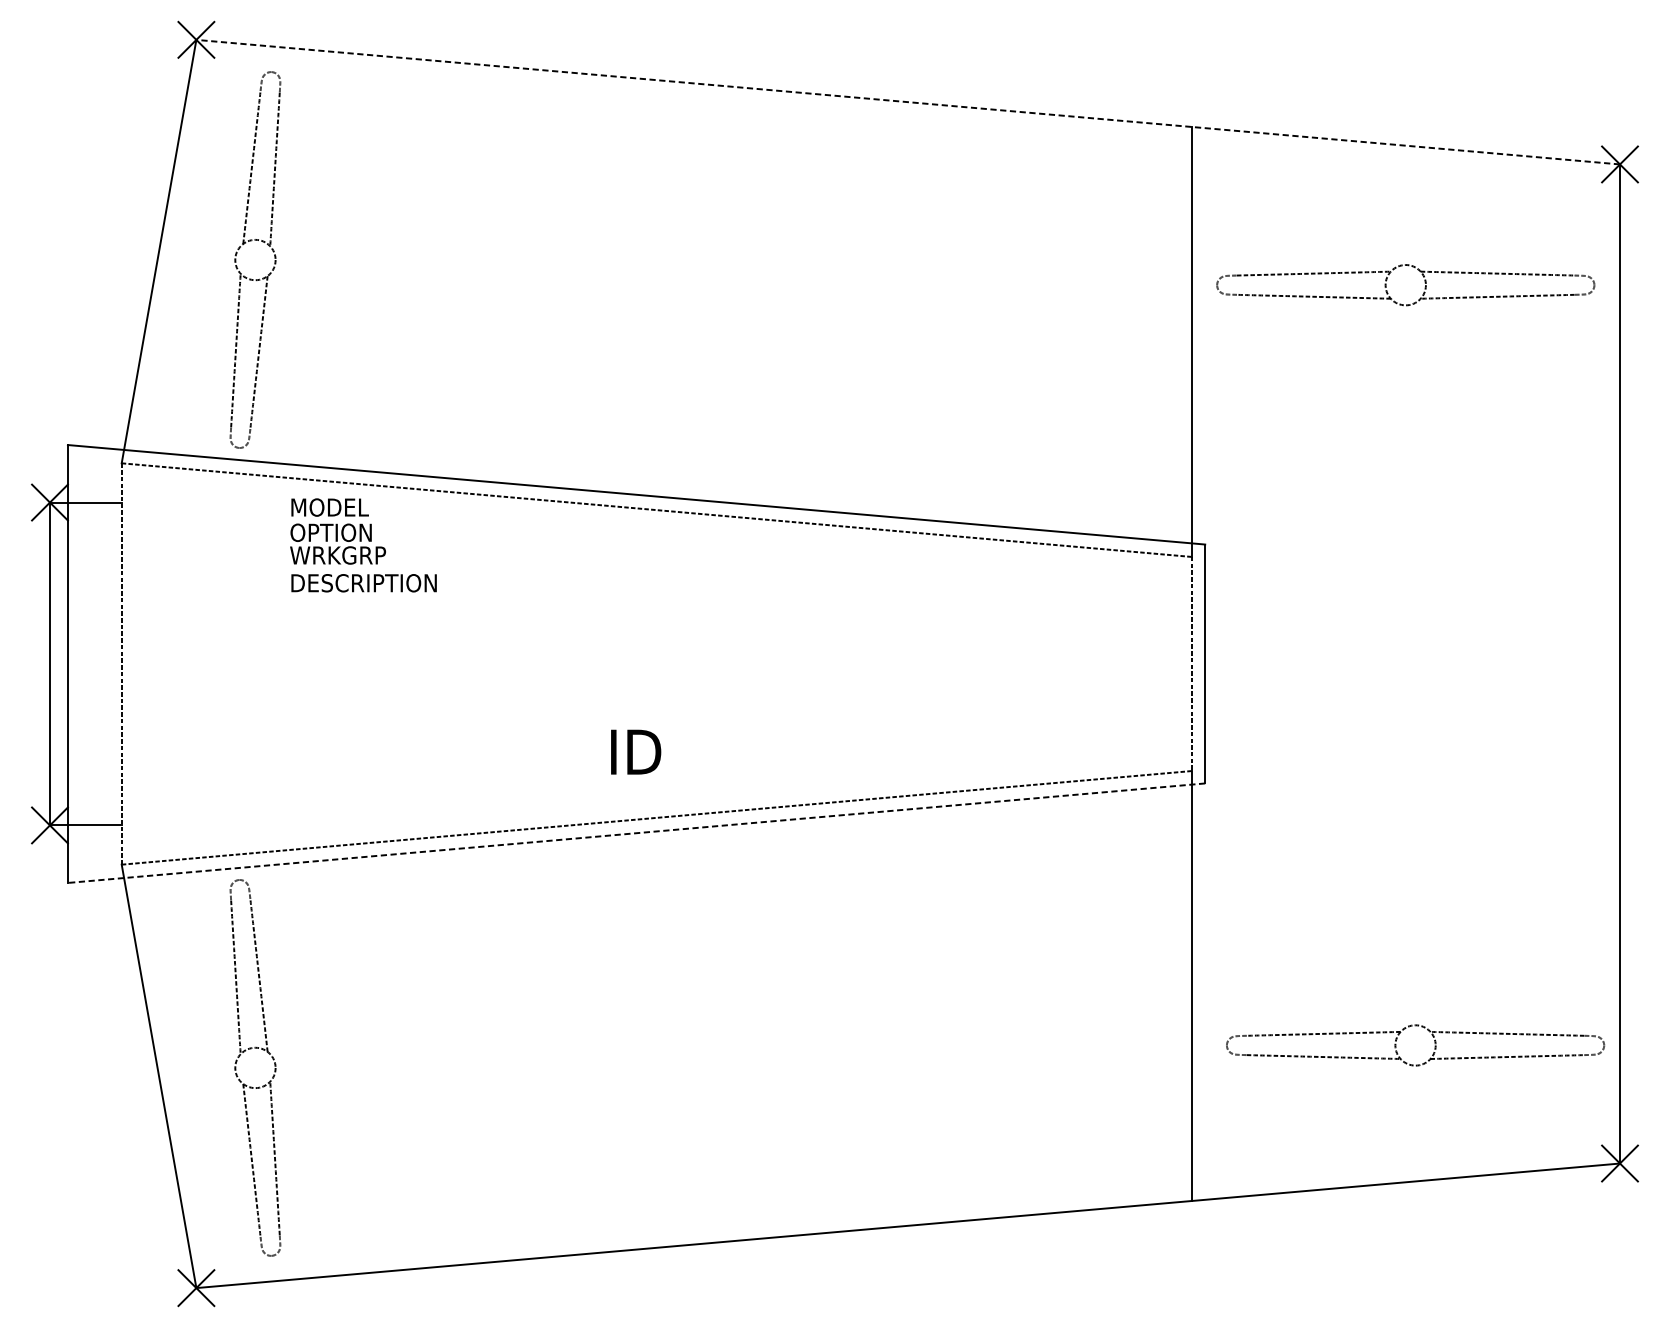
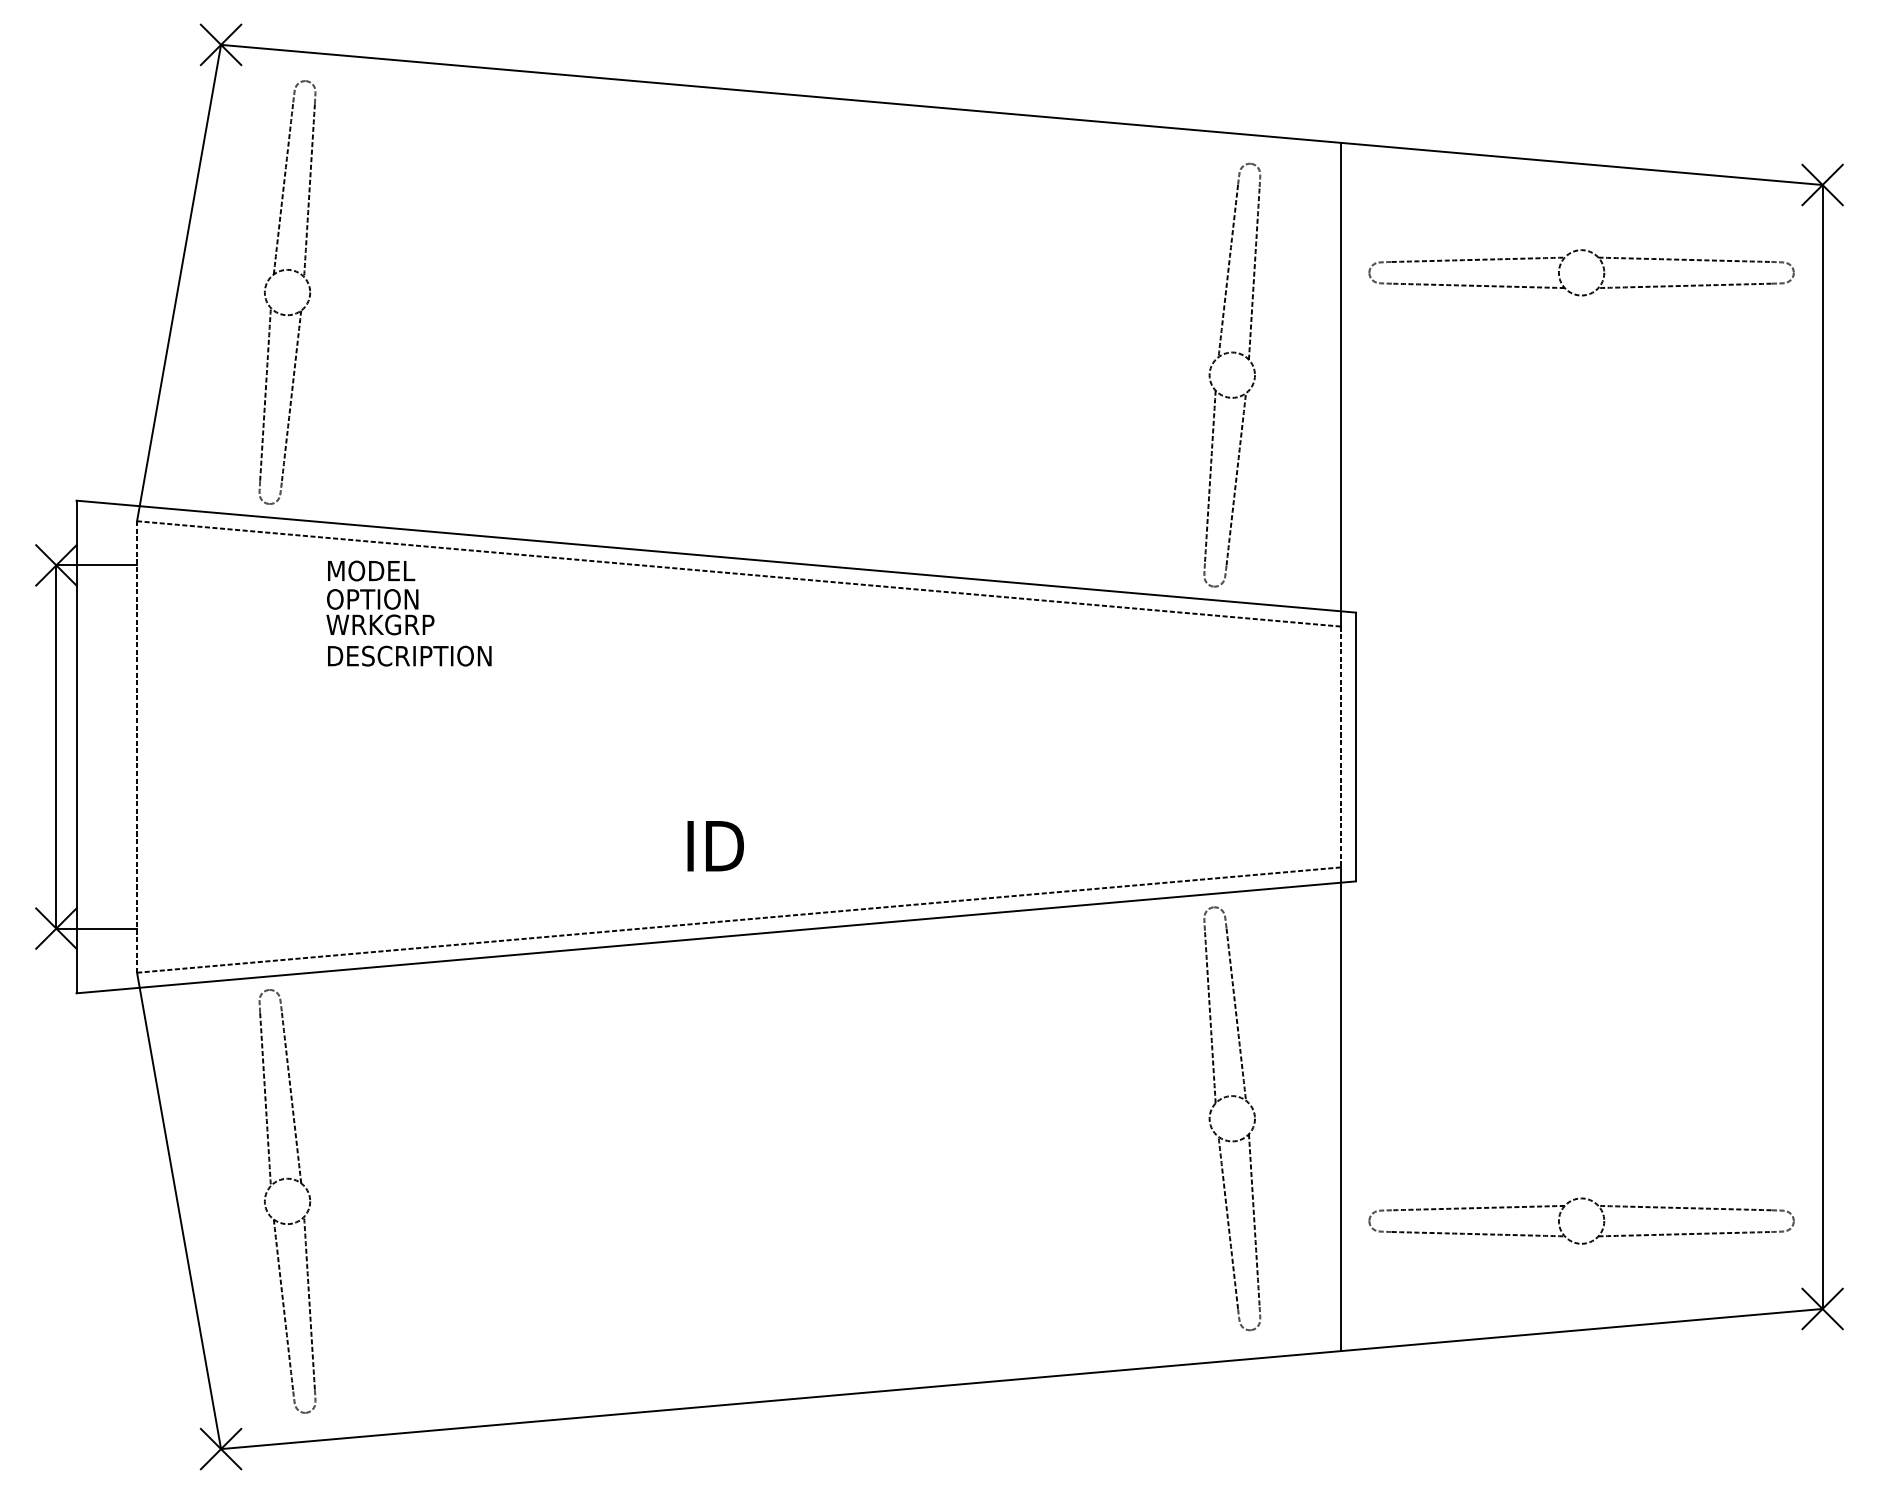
line: (907, 101) -> (1021, 114), dashed -> solid
part: (1405, 266) -> (1581, 251), moved
part: (1090, 315) -> (1226, 354), added
line: (635, 833) -> (715, 937), dashed -> solid
part: (1097, 975) -> (1234, 1097), added
part: (1404, 1029) -> (1569, 1203), moved

